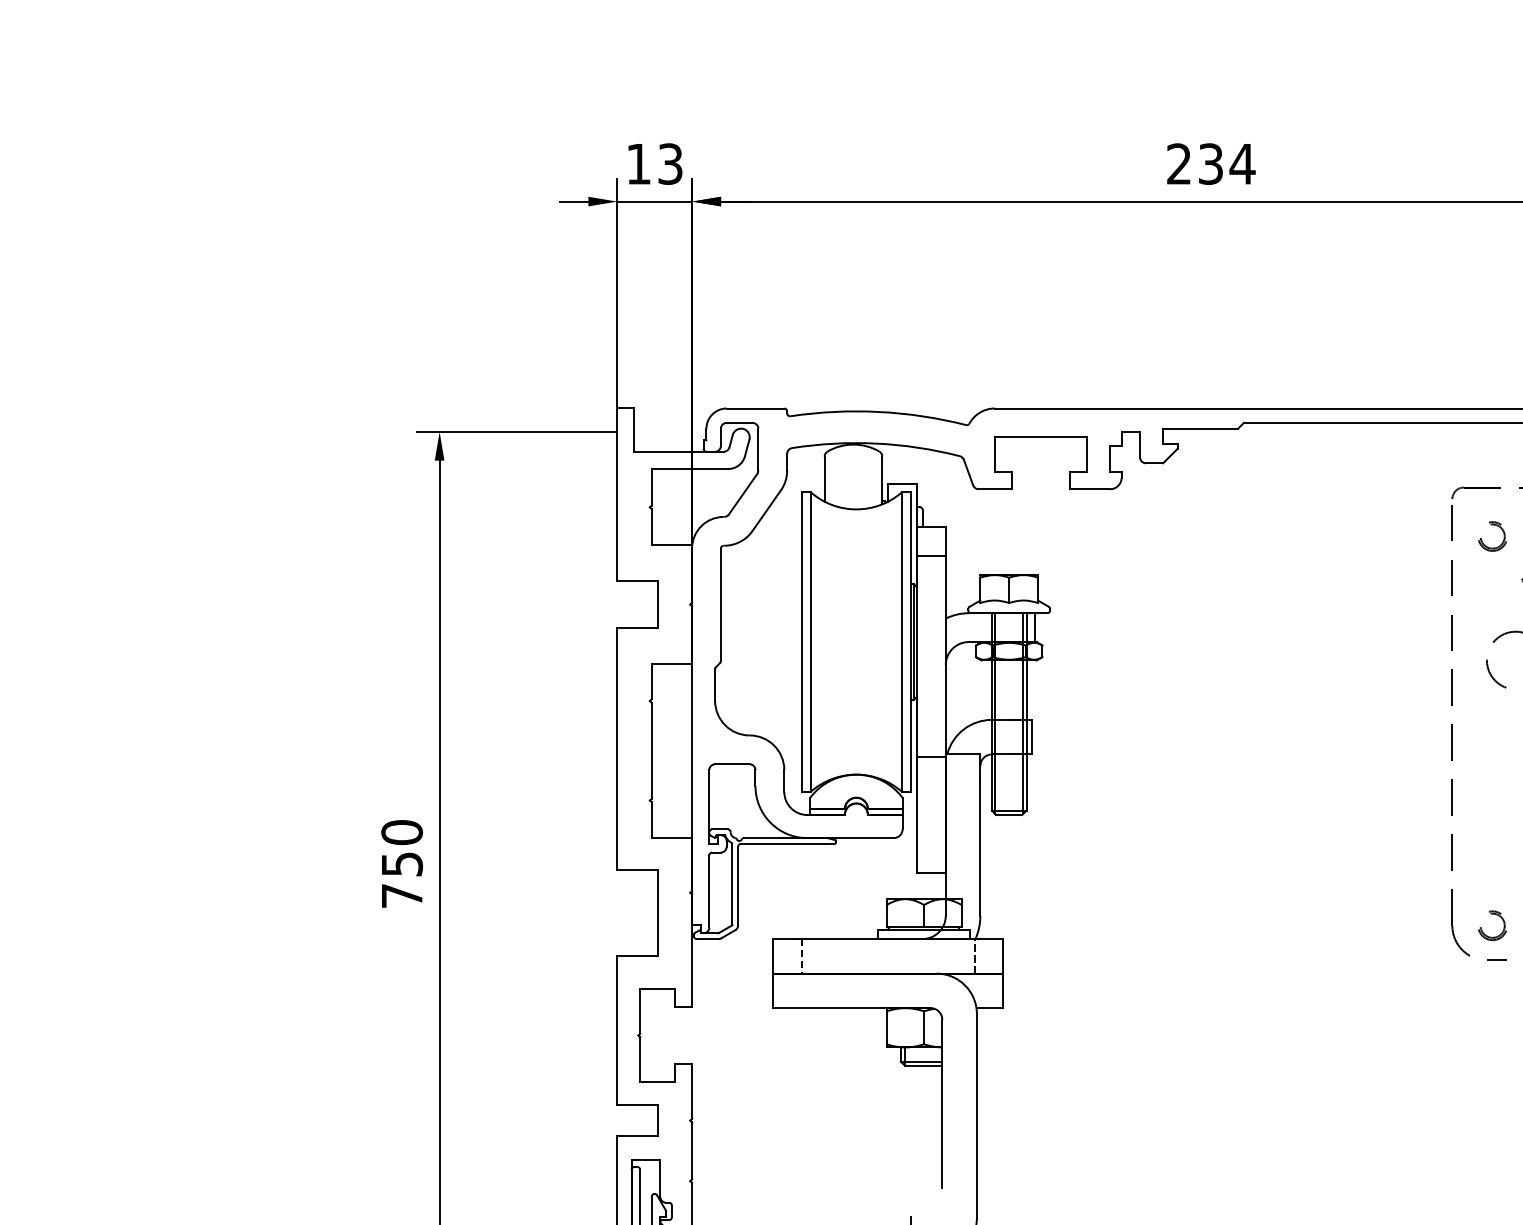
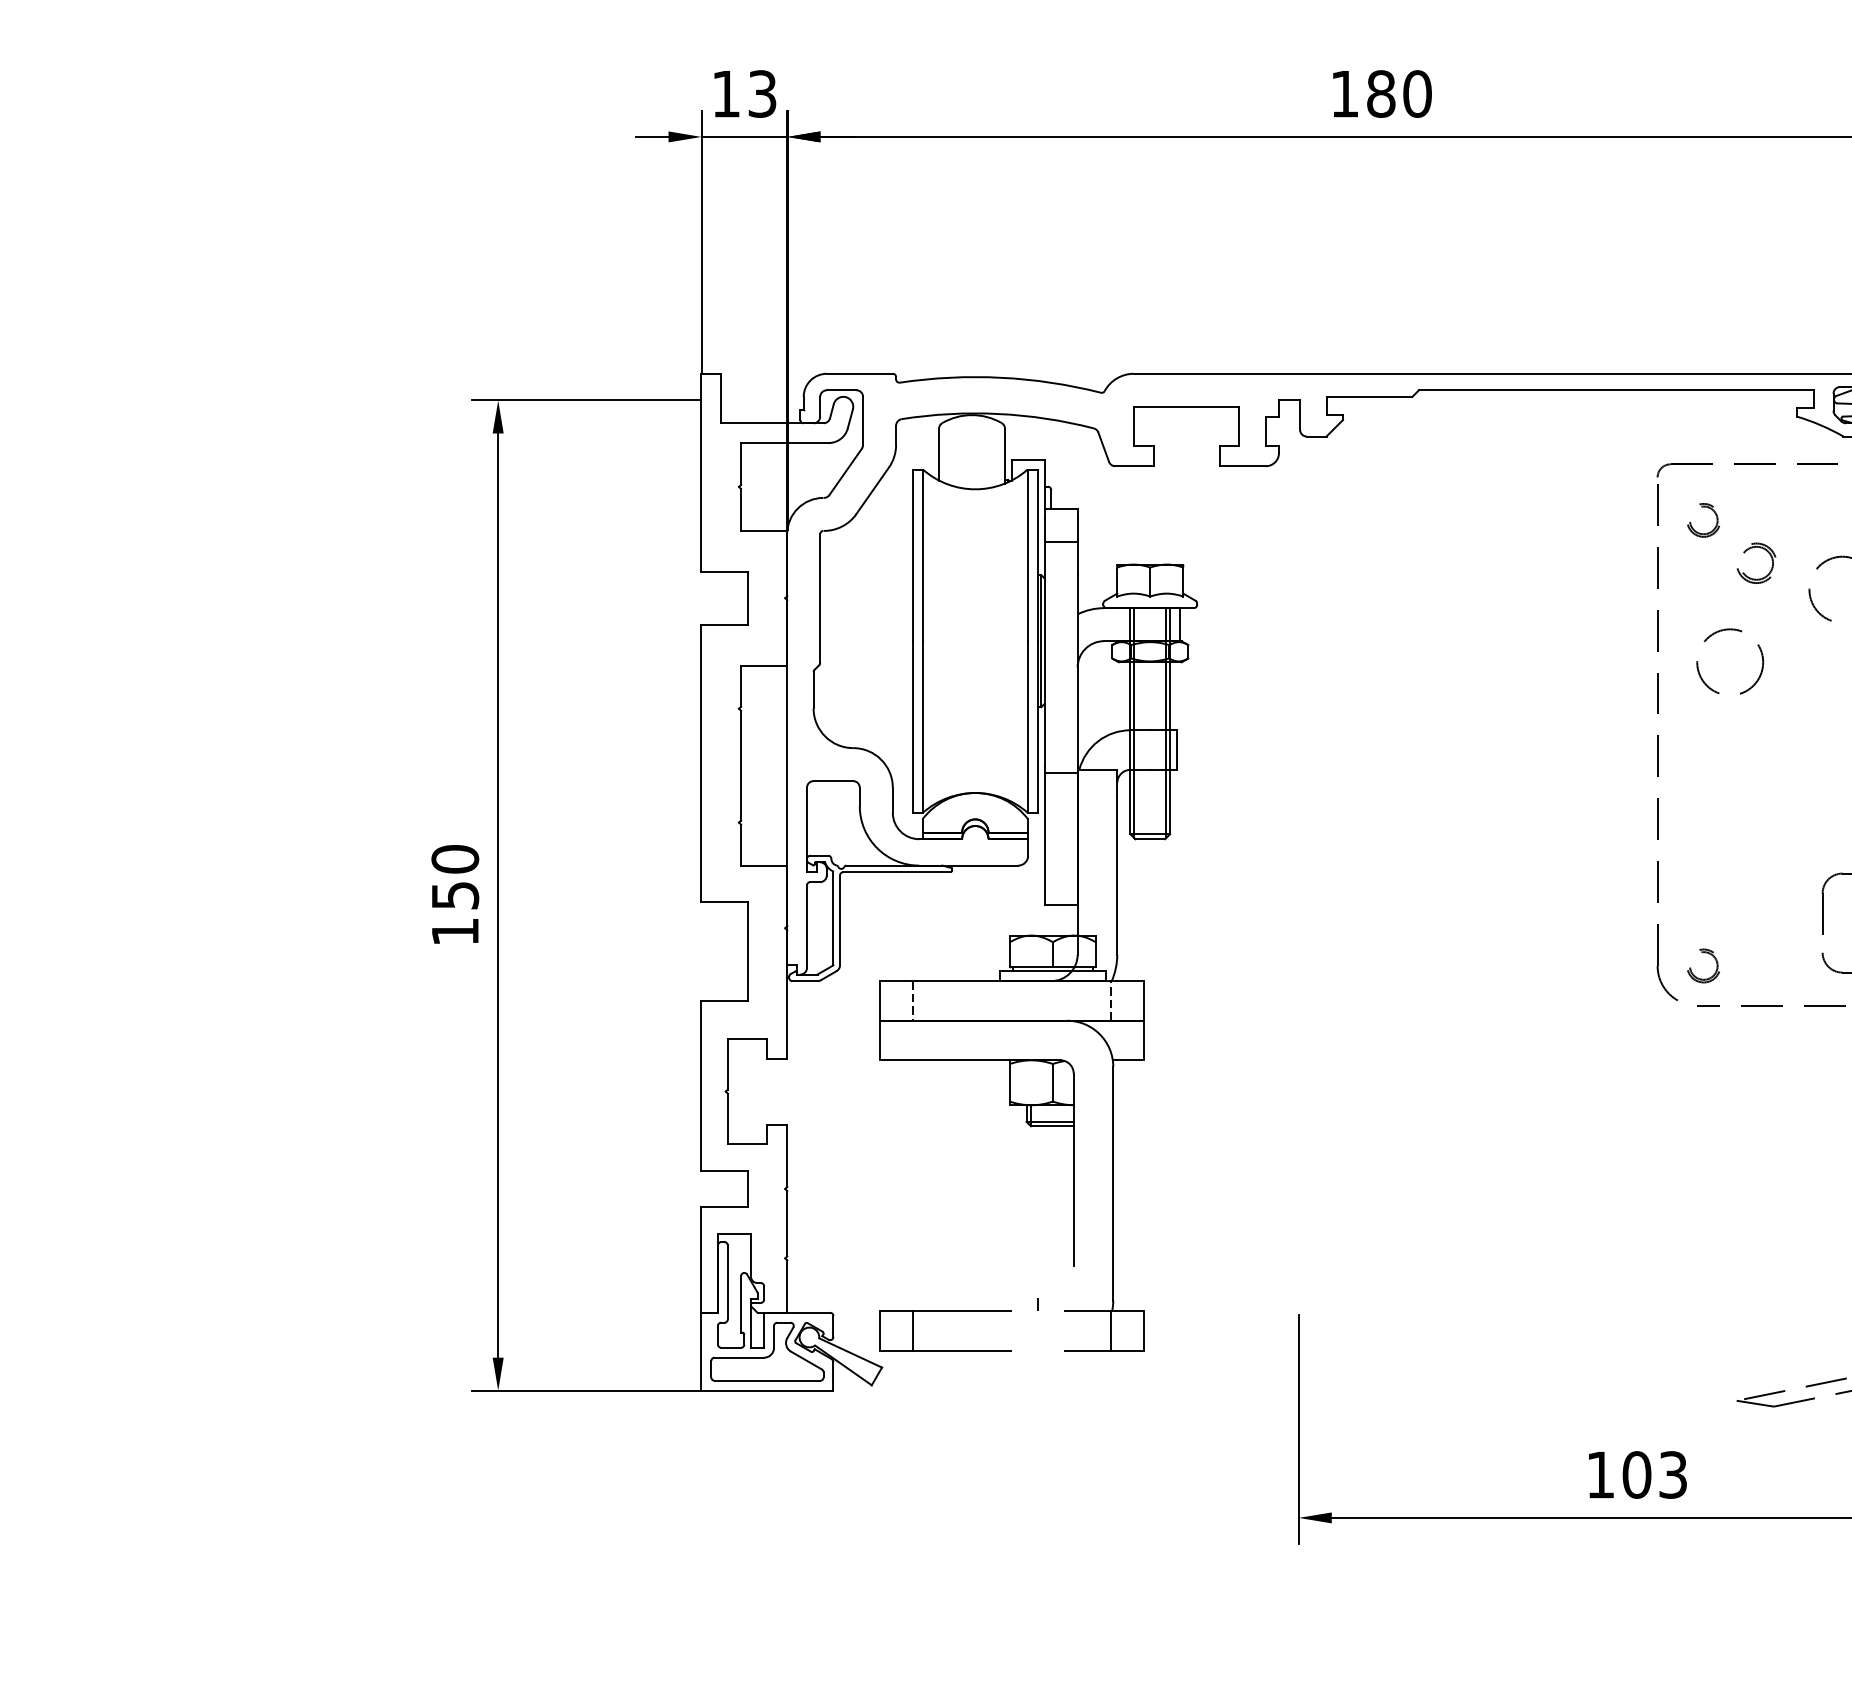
text: (1211, 163) -> (1381, 93), 234 -> 180
text: (402, 895) -> (455, 931), 750 -> 150

